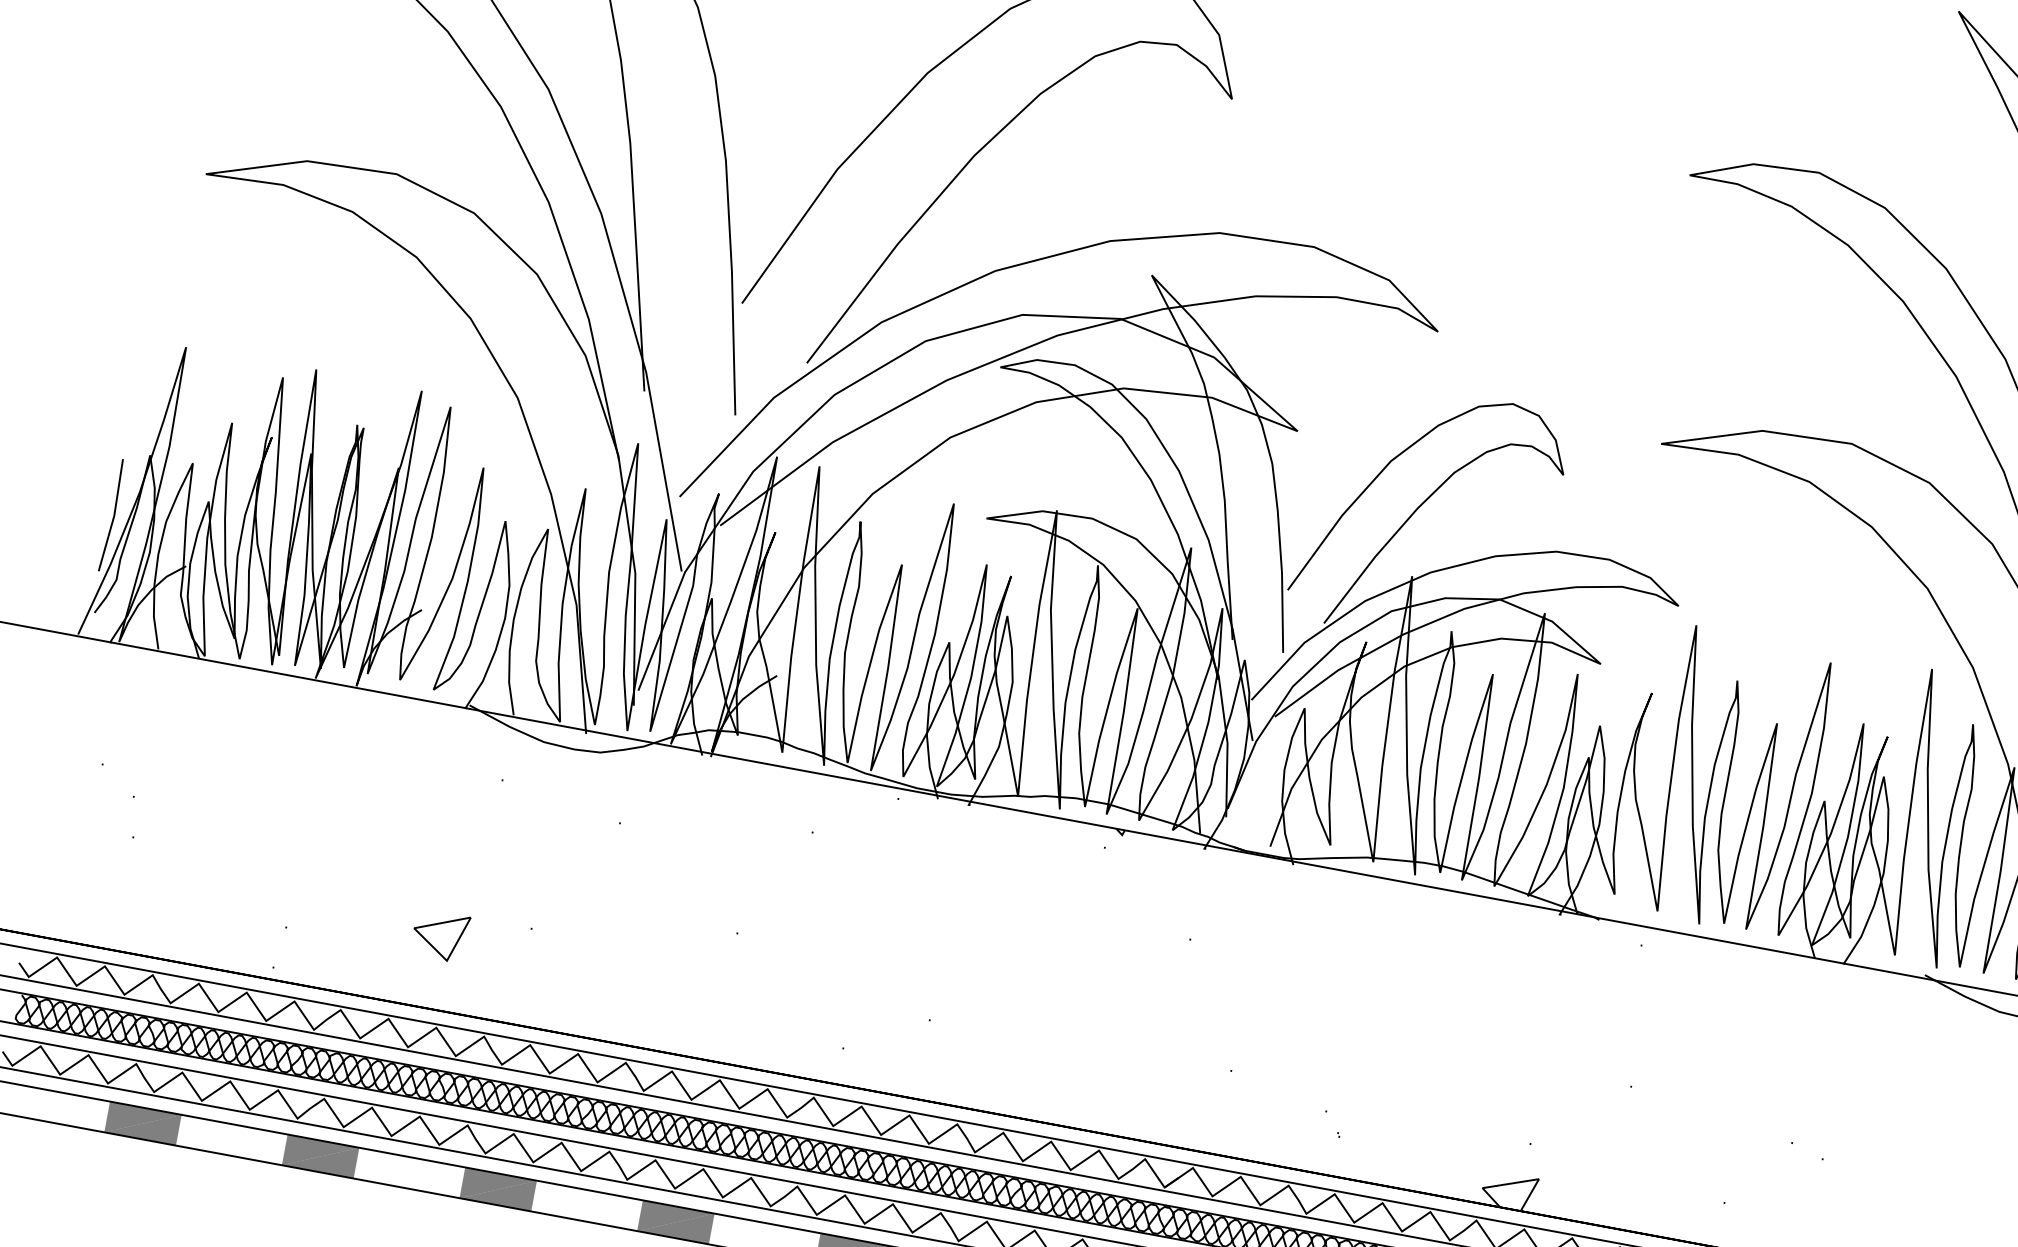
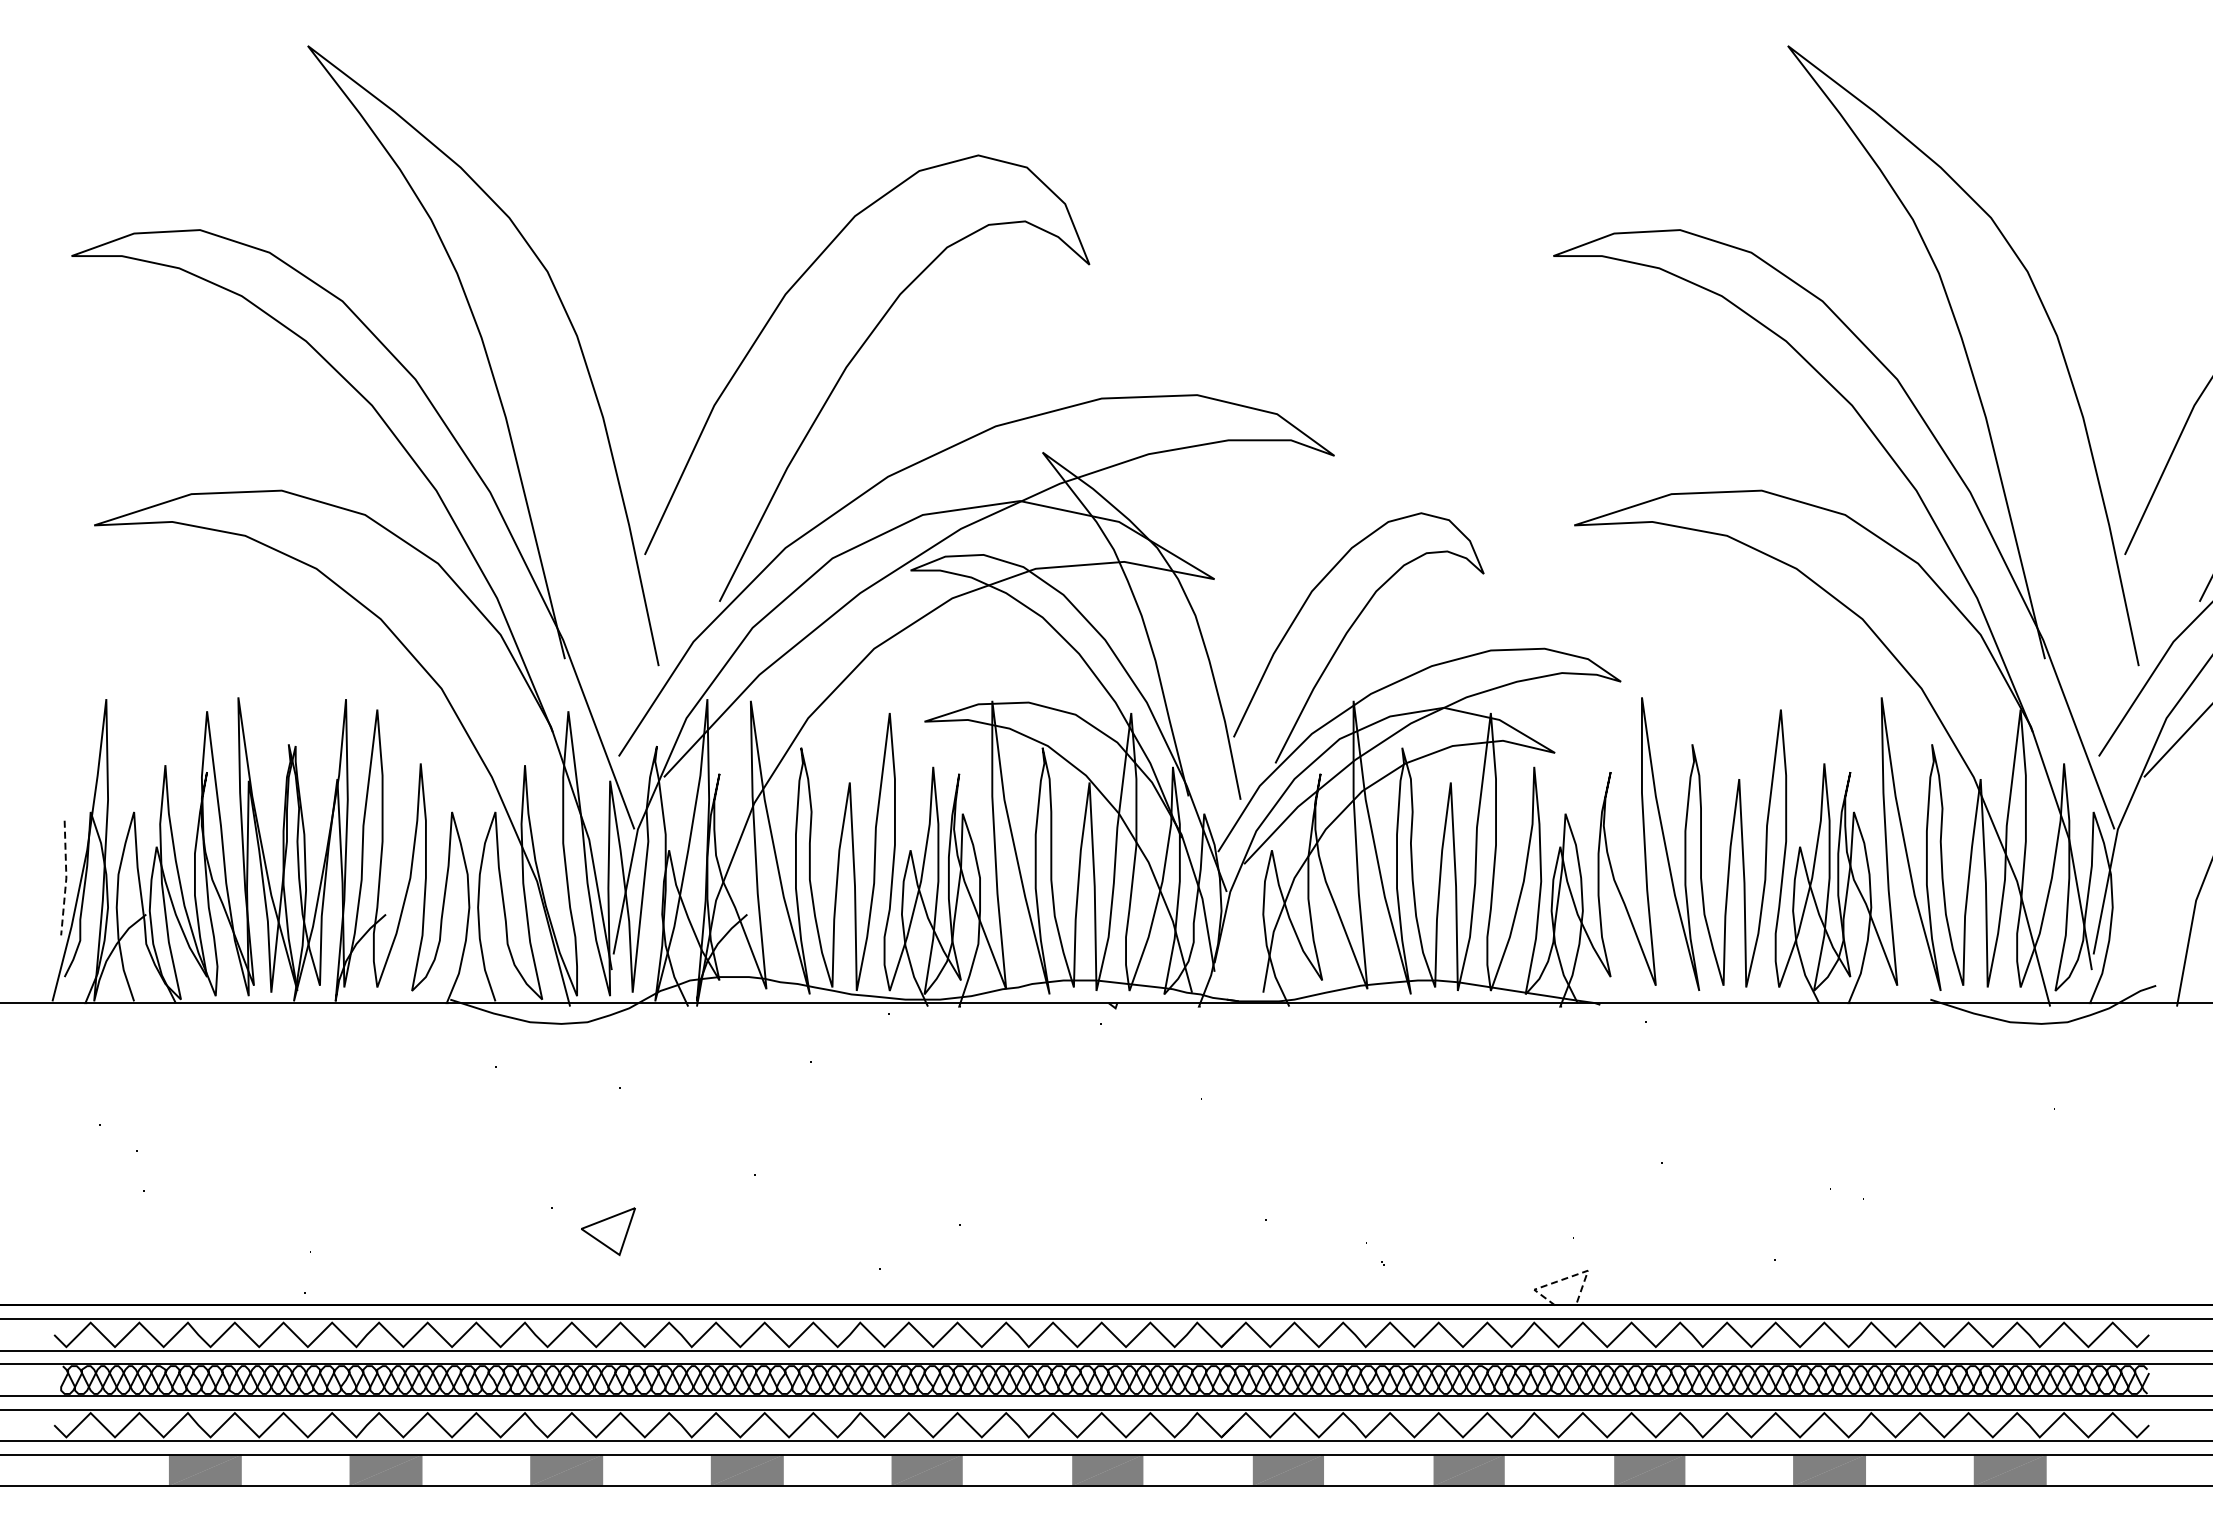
line: (114, 516) -> (66, 878), solid -> dashed
part: (440, 935) -> (608, 1231), moved
line: (1515, 1182) -> (1565, 1278), solid -> dashed

